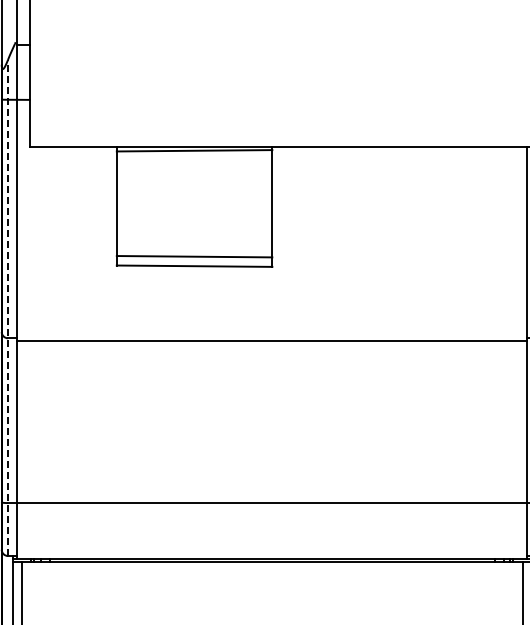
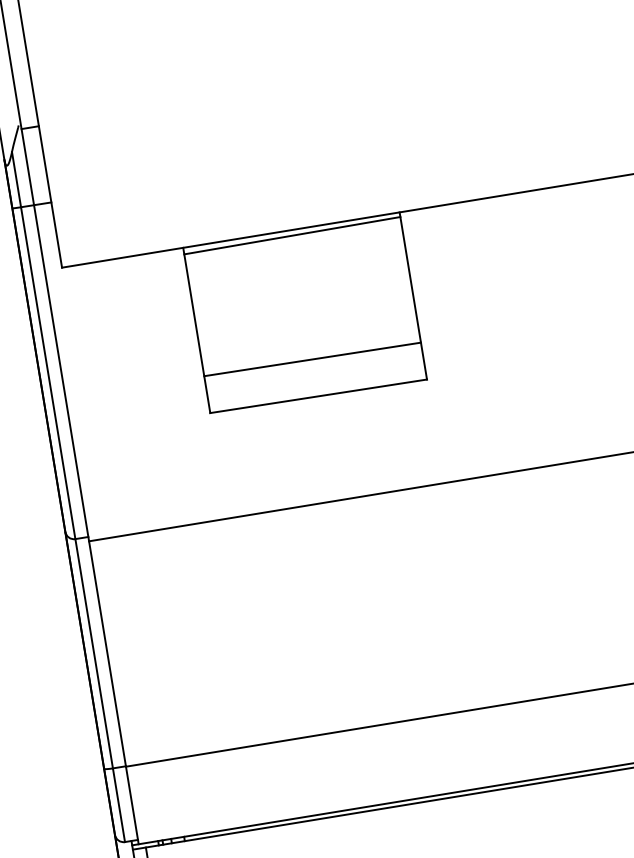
line: (194, 256) -> (312, 359), moved
line: (7, 308) -> (67, 497), dashed -> solid

